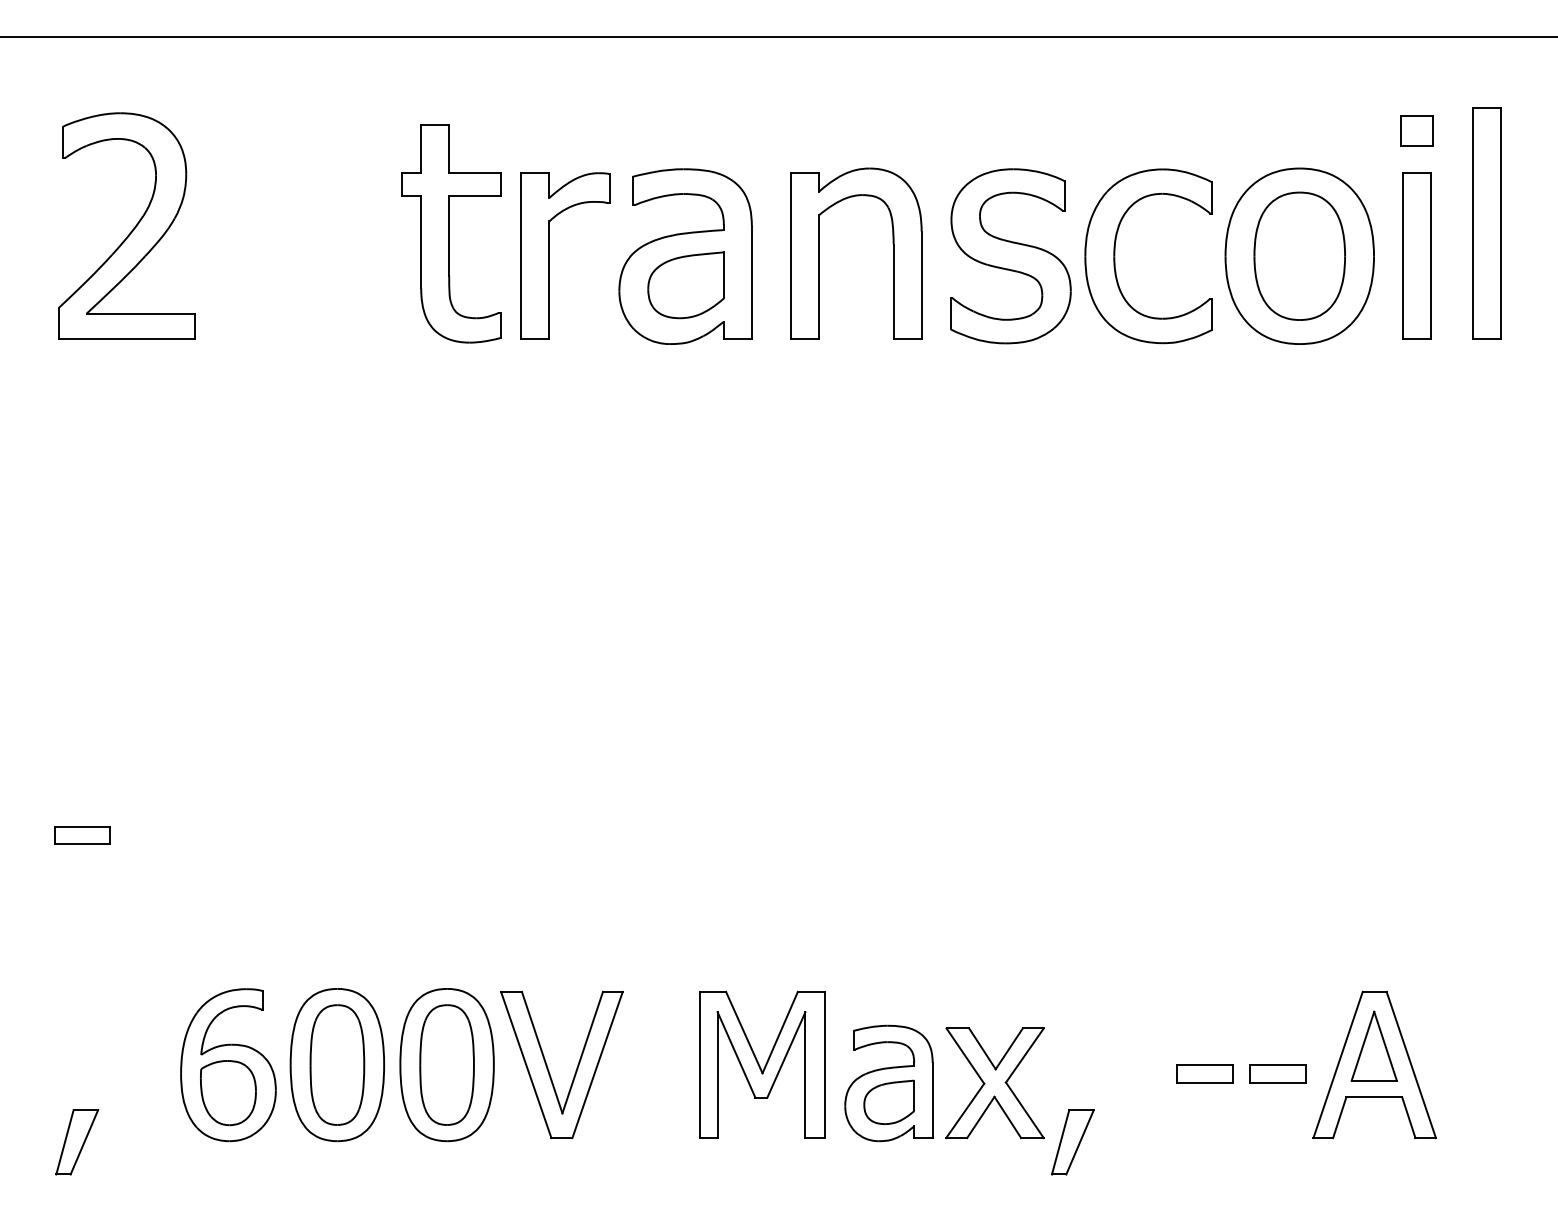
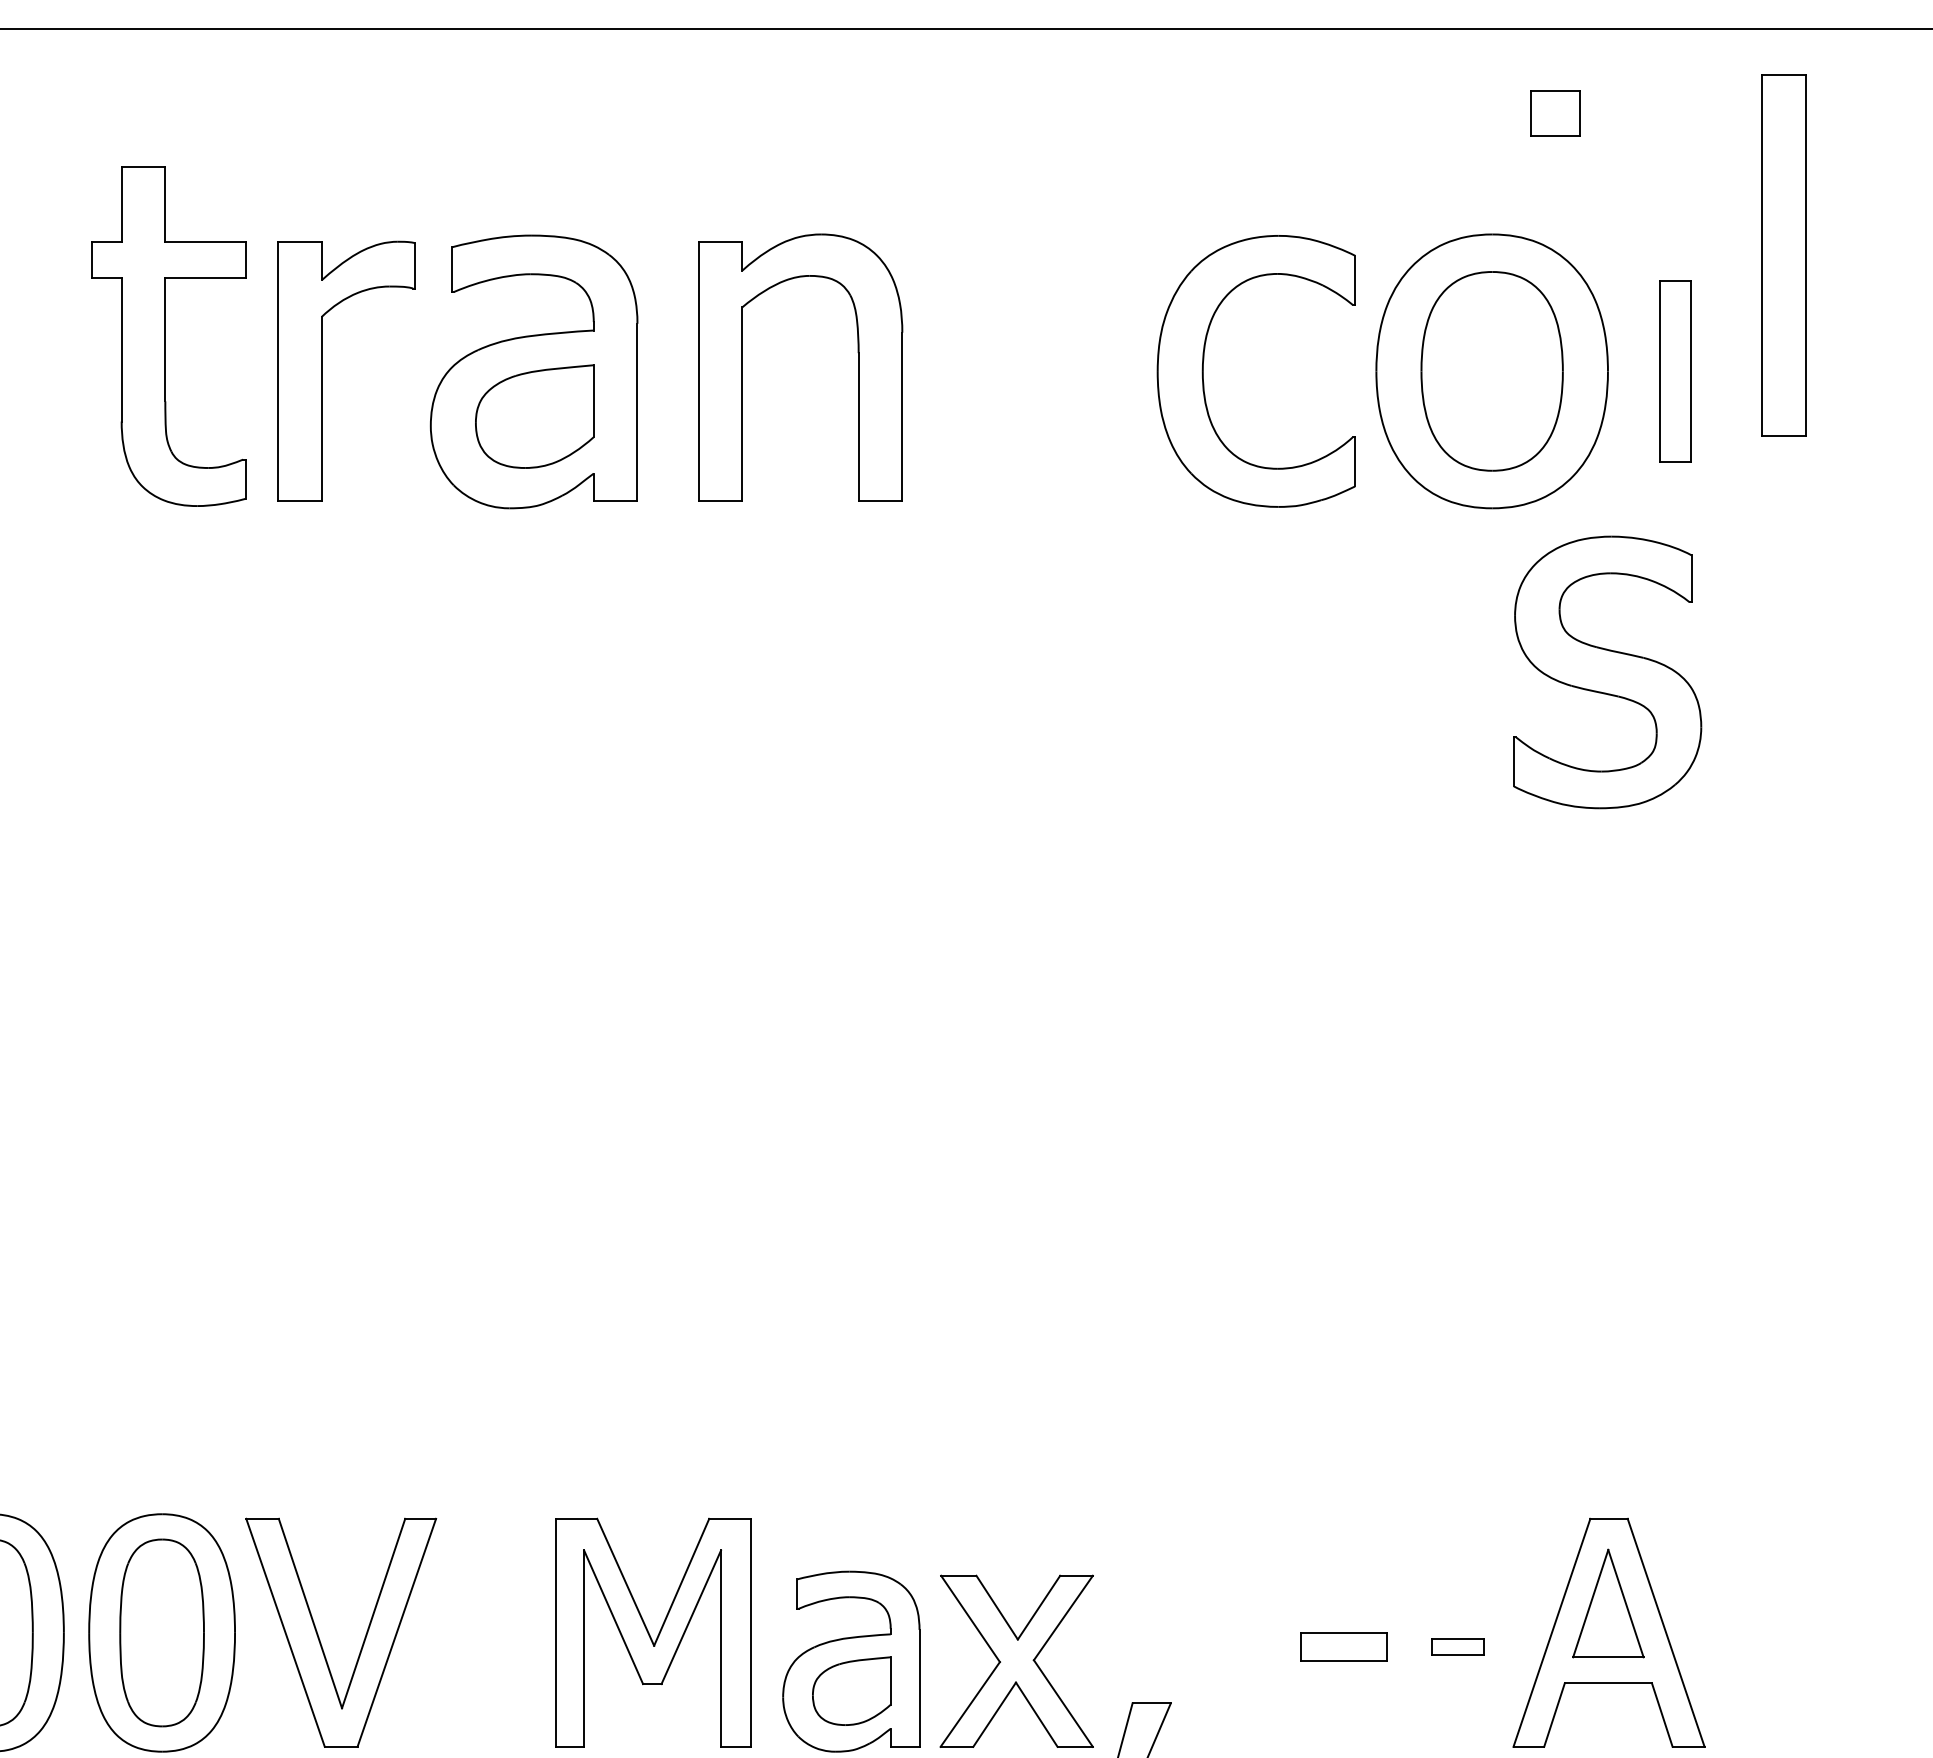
part: (1416, 130) -> (1554, 112), moved
part: (1486, 223) -> (1783, 254), moved
part: (1416, 255) -> (1674, 370), size x0.7
part: (1010, 256) -> (1607, 672), moved
part: (1277, 1073) -> (1457, 1646), size x0.6

